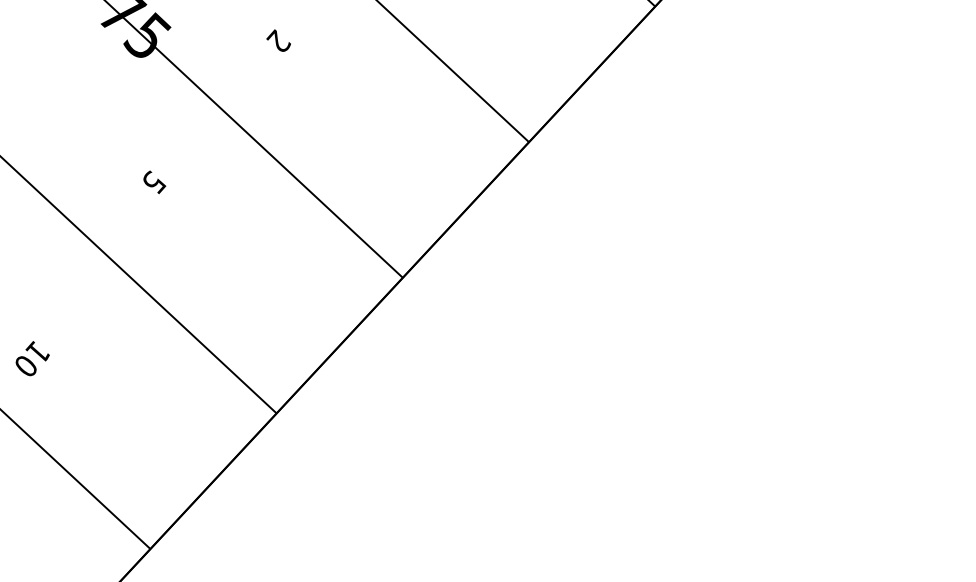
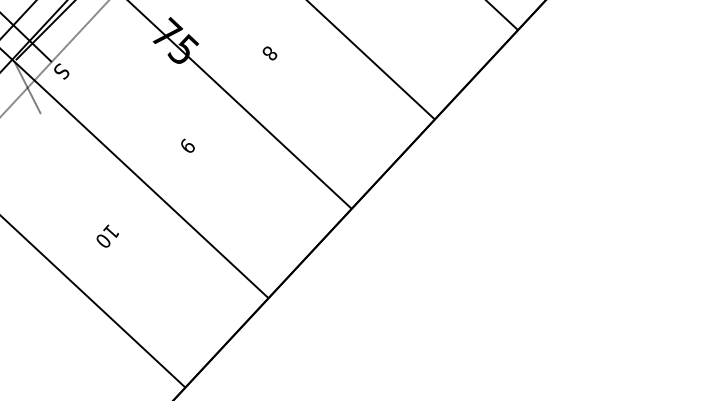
text: (278, 40) -> (269, 52), 2 -> 8
text: (153, 181) -> (187, 145), 5 -> 9
text: (32, 357) -> (107, 235), moved

